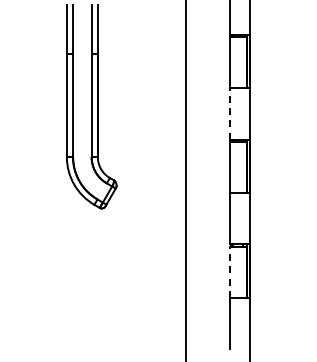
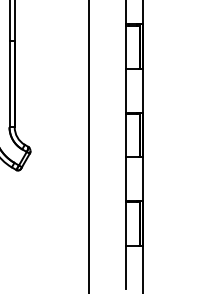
line: (229, 113) -> (125, 90), dashed -> solid
line: (229, 272) -> (125, 224), dashed -> solid

